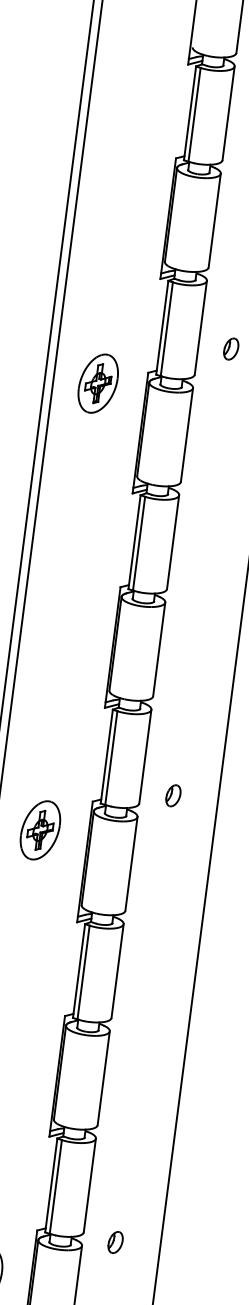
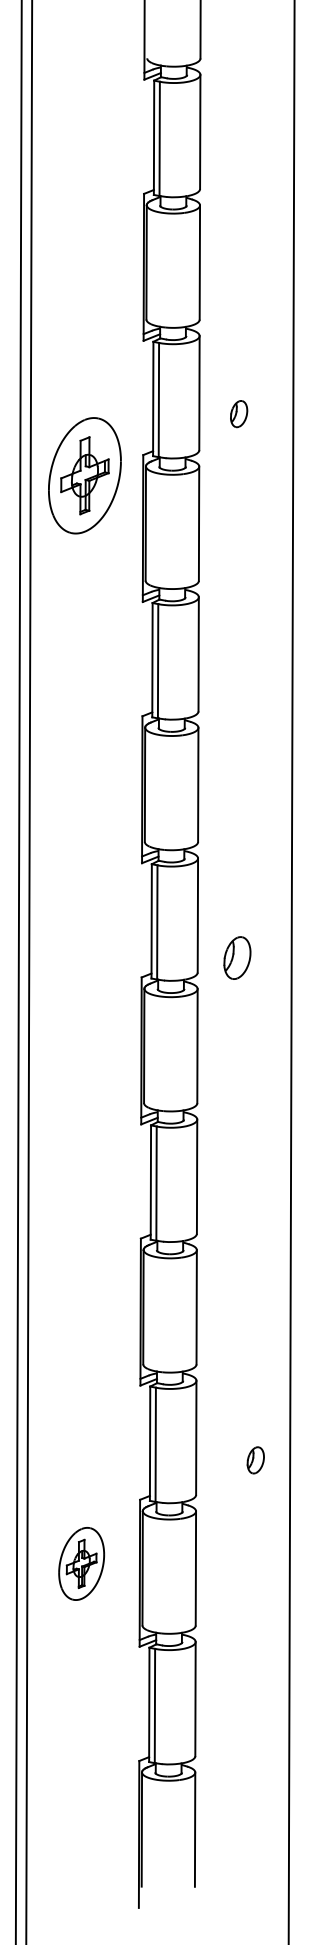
part: (97, 383) -> (84, 475), size x1.6
part: (173, 796) -> (237, 958), size x1.6
part: (39, 830) -> (82, 1019), removed
part: (115, 1242) -> (255, 1460), moved

